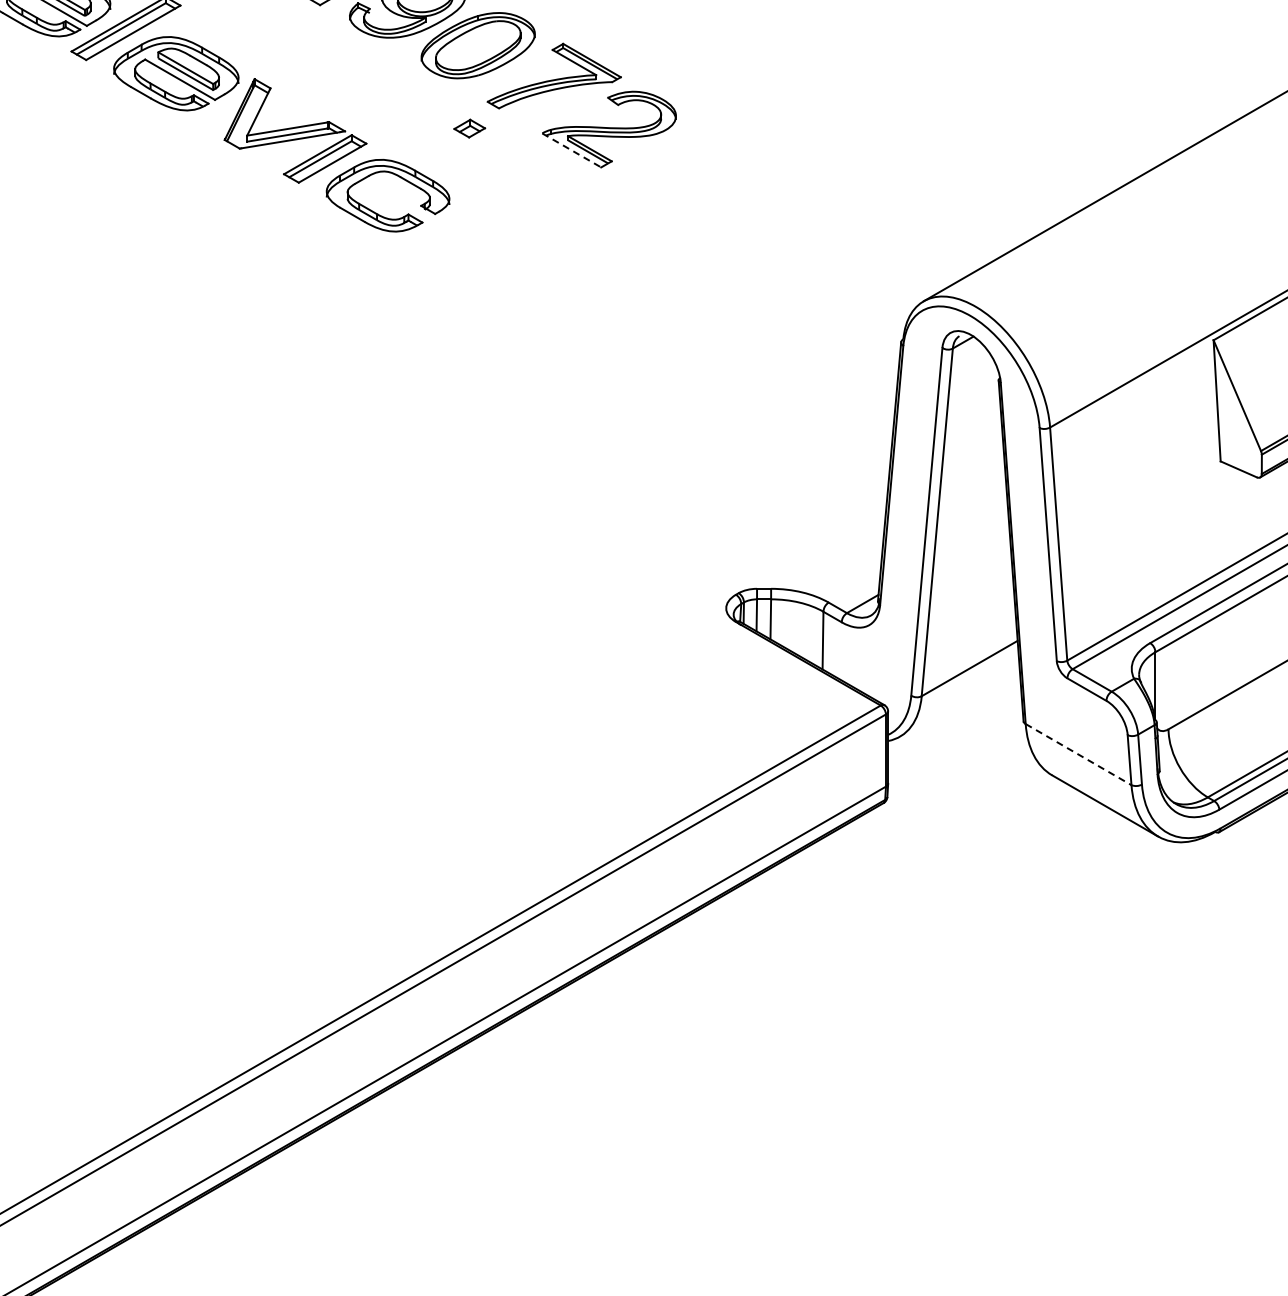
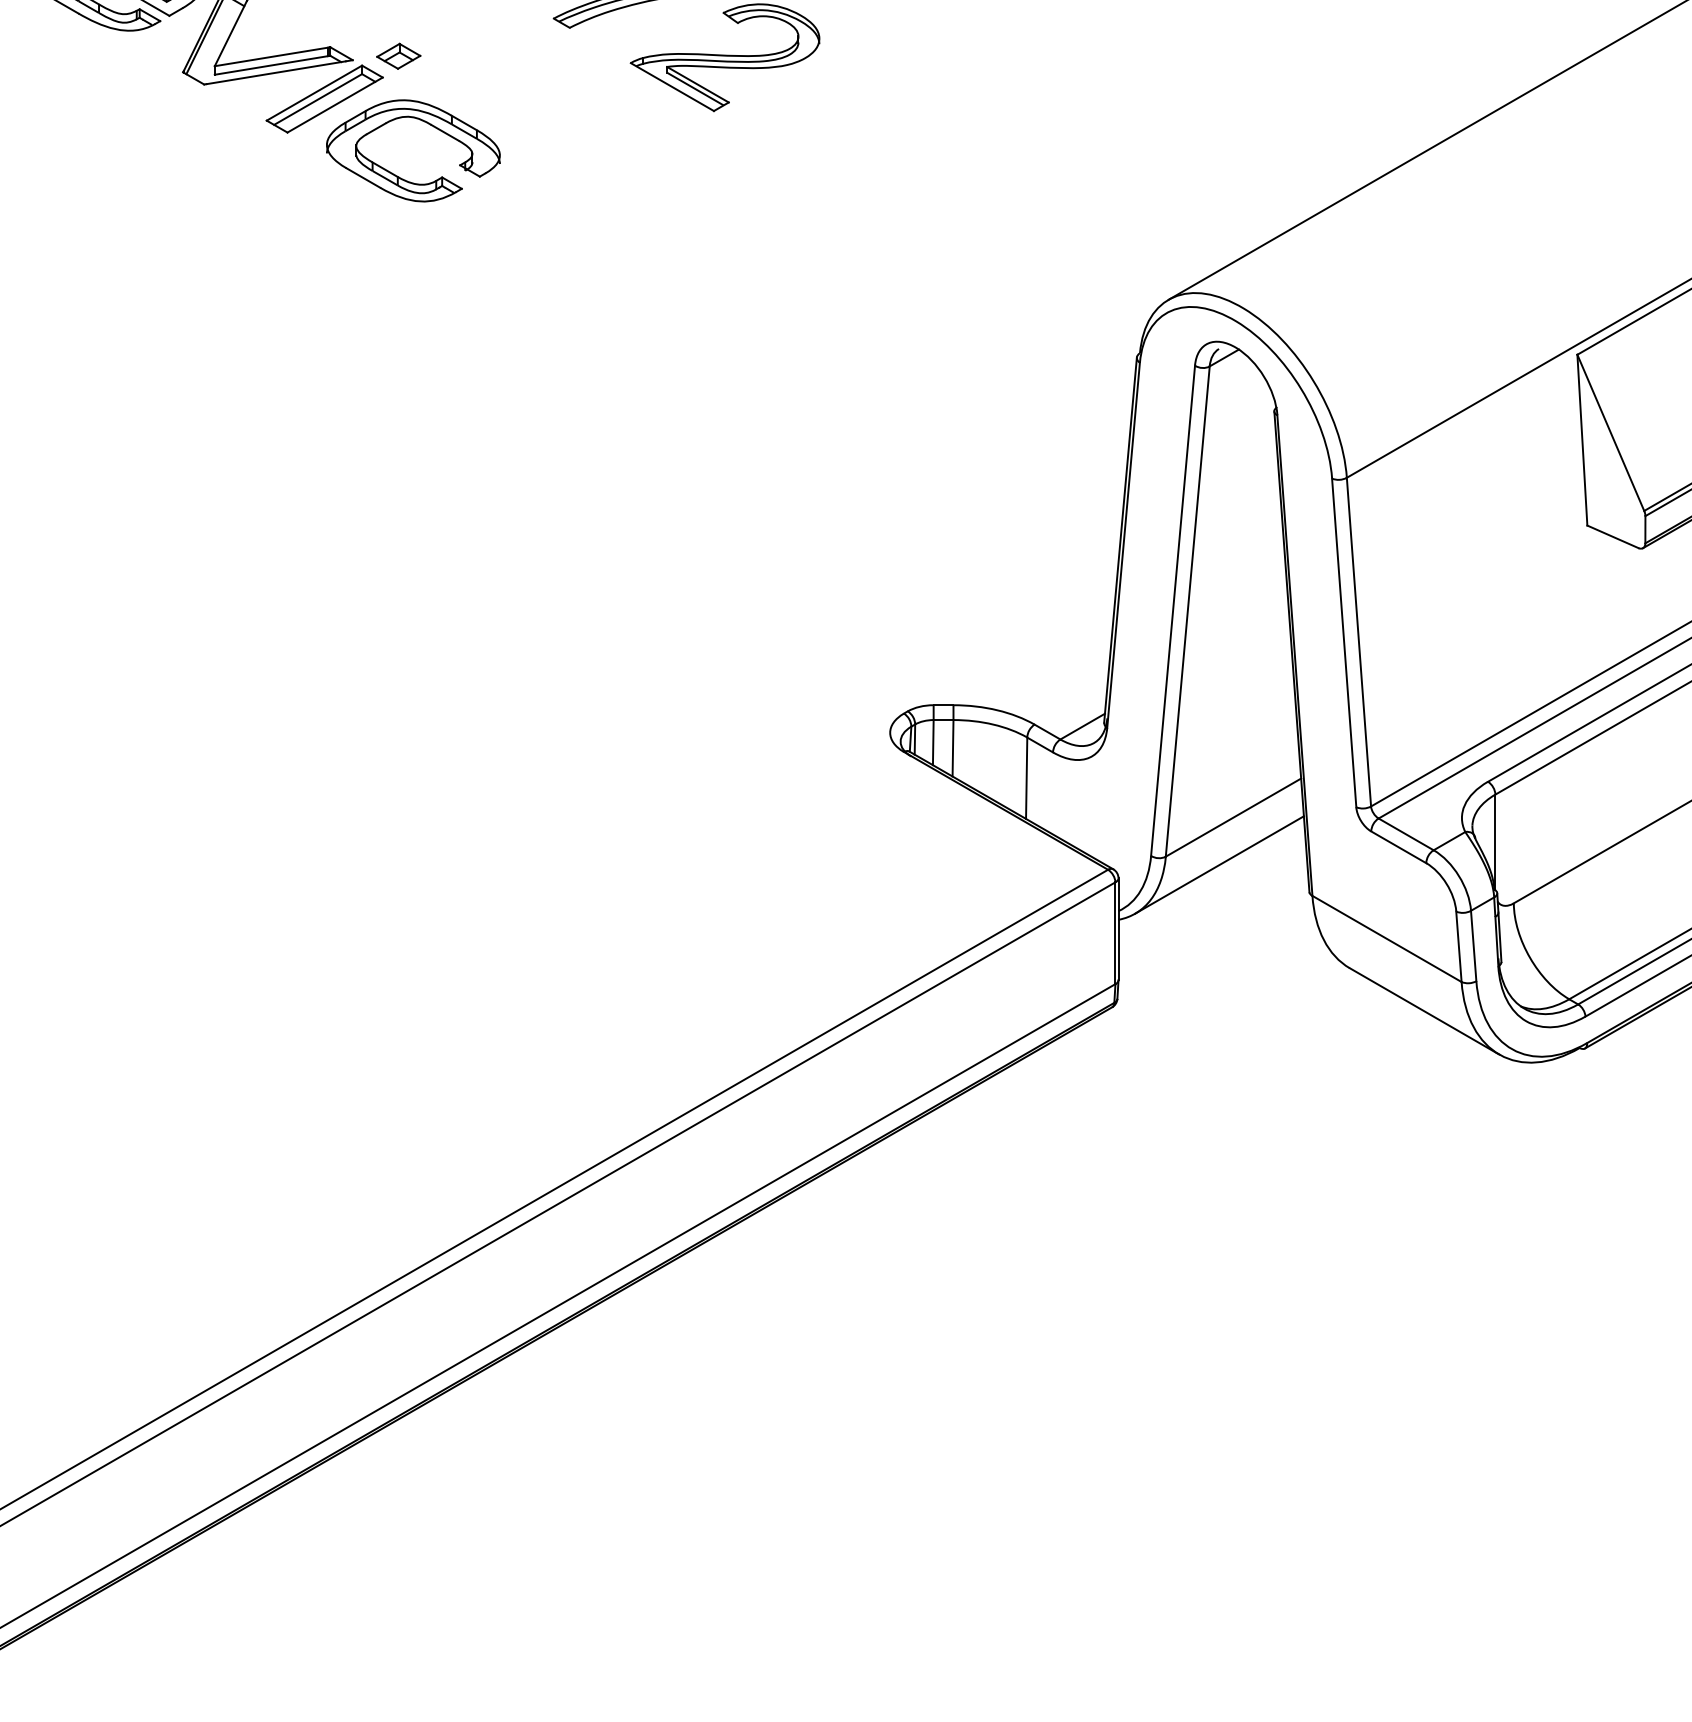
part: (469, 128) -> (398, 56), moved
line: (572, 150) -> (673, 87), dashed -> solid
line: (959, 701) -> (1219, 864), added
line: (1079, 754) -> (1388, 938), dashed -> solid

